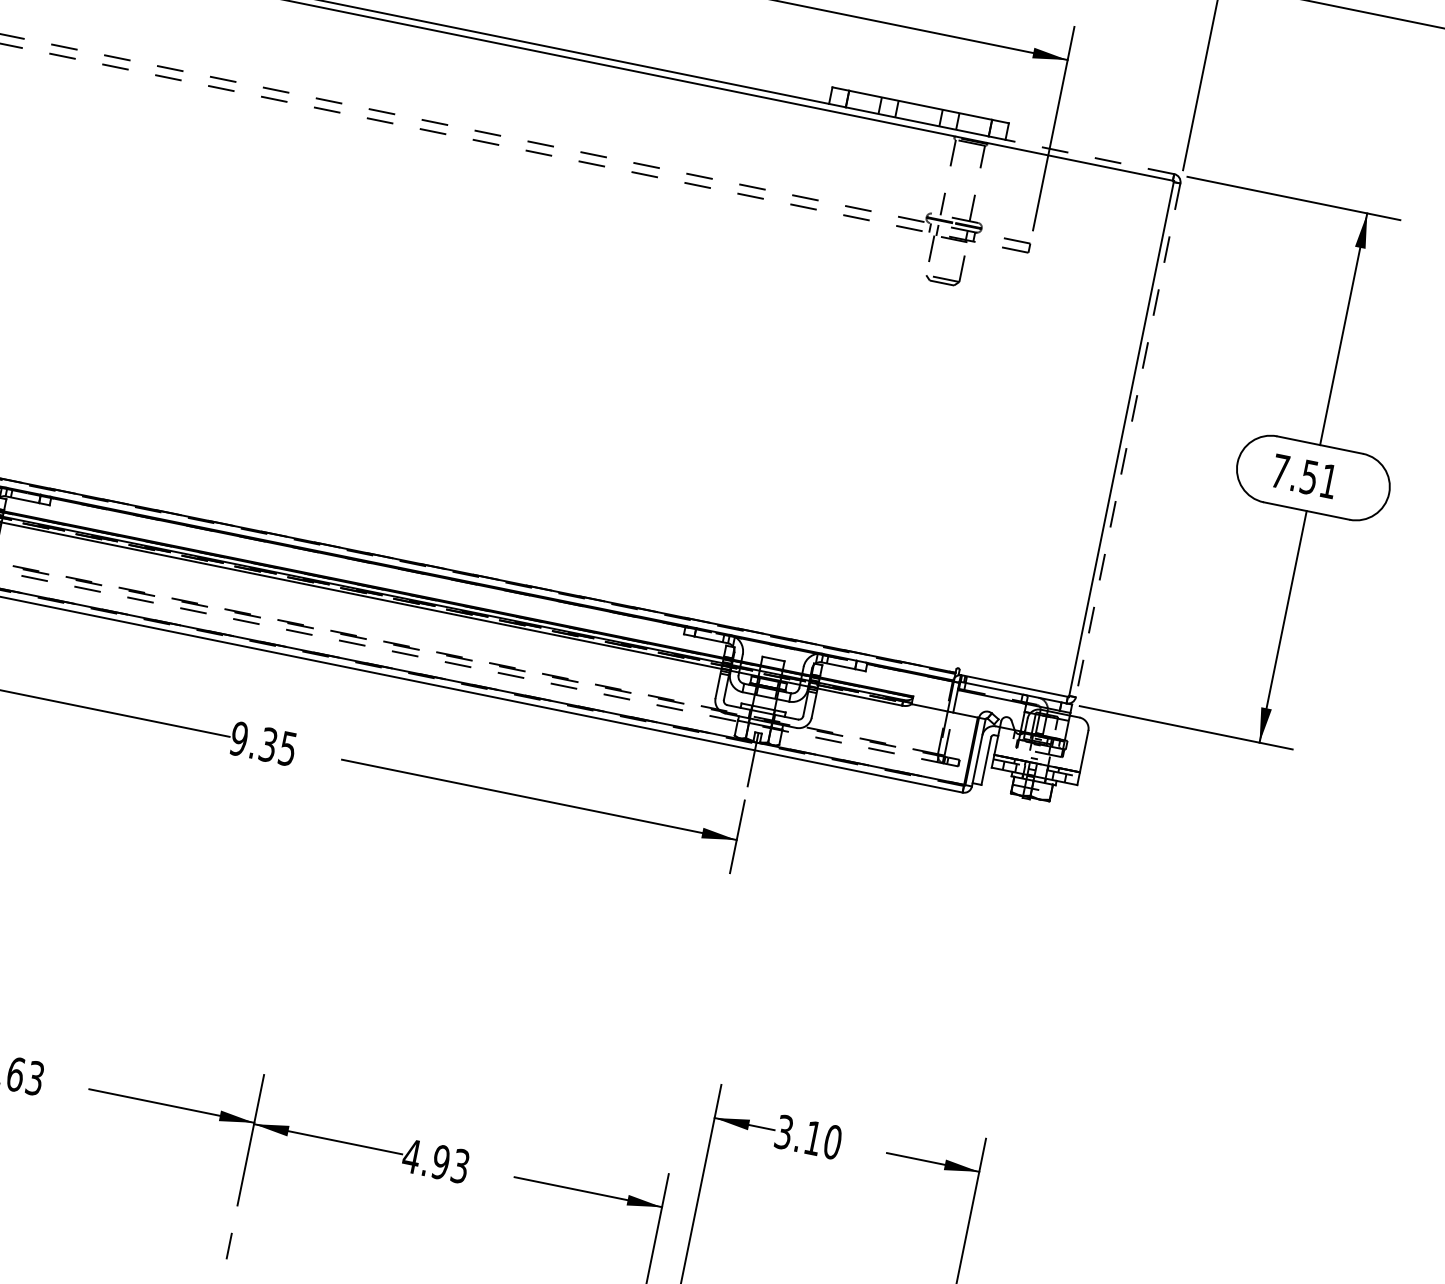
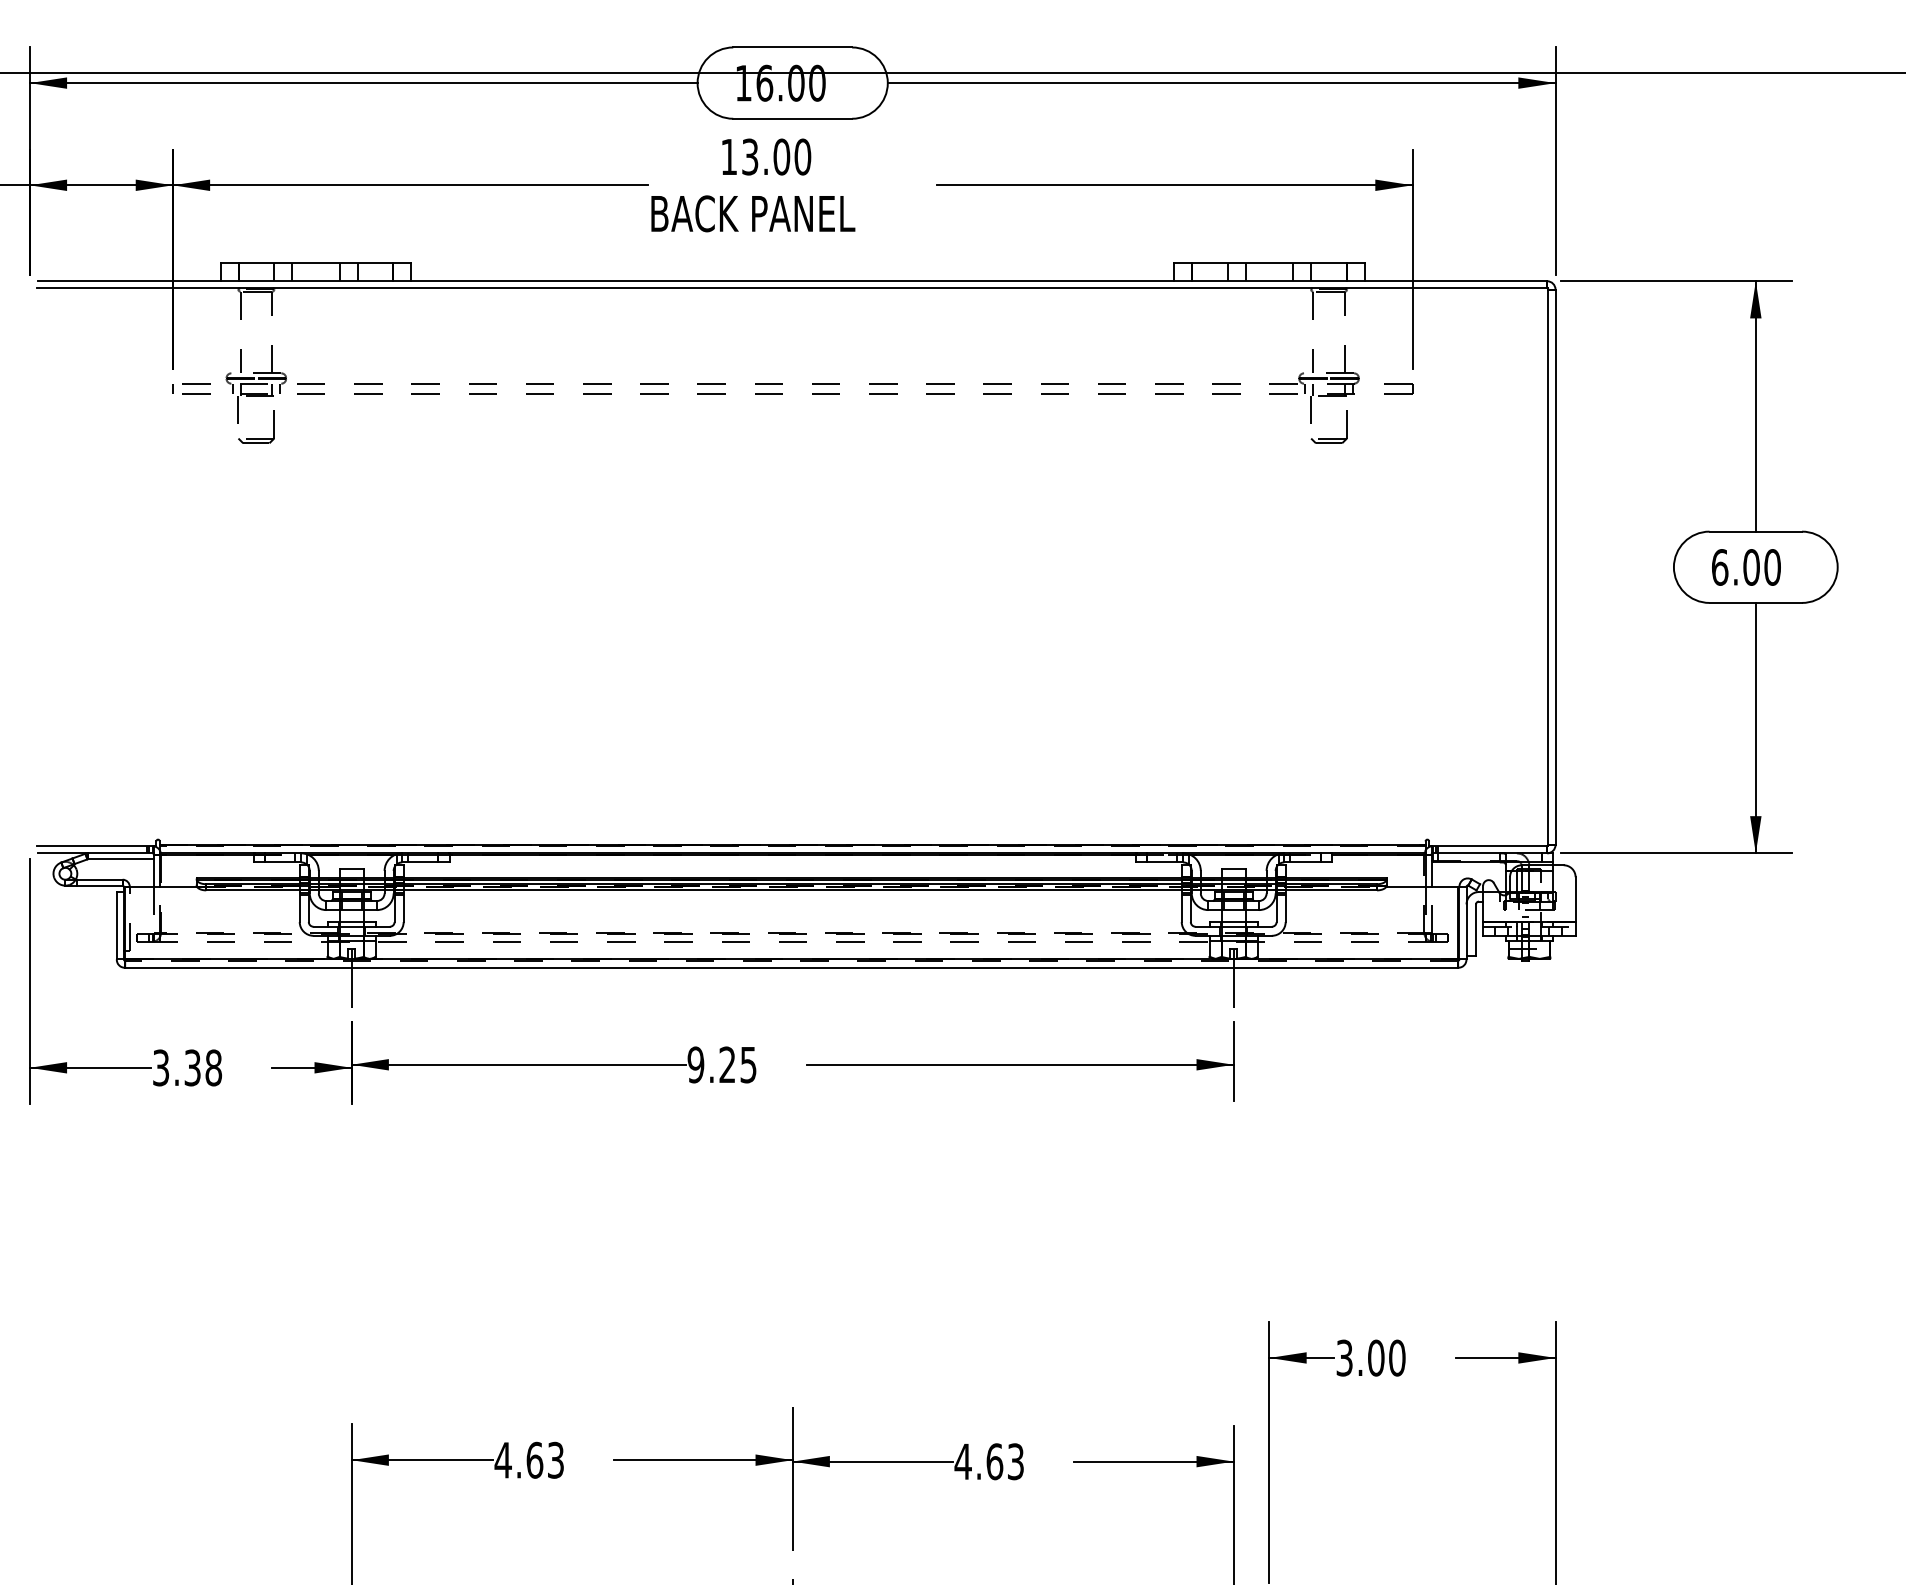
line: (1089, 157) -> (1455, 281), dashed -> solid
line: (1128, 440) -> (1555, 567), dashed -> solid
text: (1304, 476) -> (1746, 567), 7.51 -> 6.00
text: (268, 744) -> (727, 1064), 9.35 -> 9.25
text: (813, 1137) -> (1376, 1357), 3.10 -> 3.00
text: (440, 1162) -> (994, 1461), 4.93 -> 4.63

